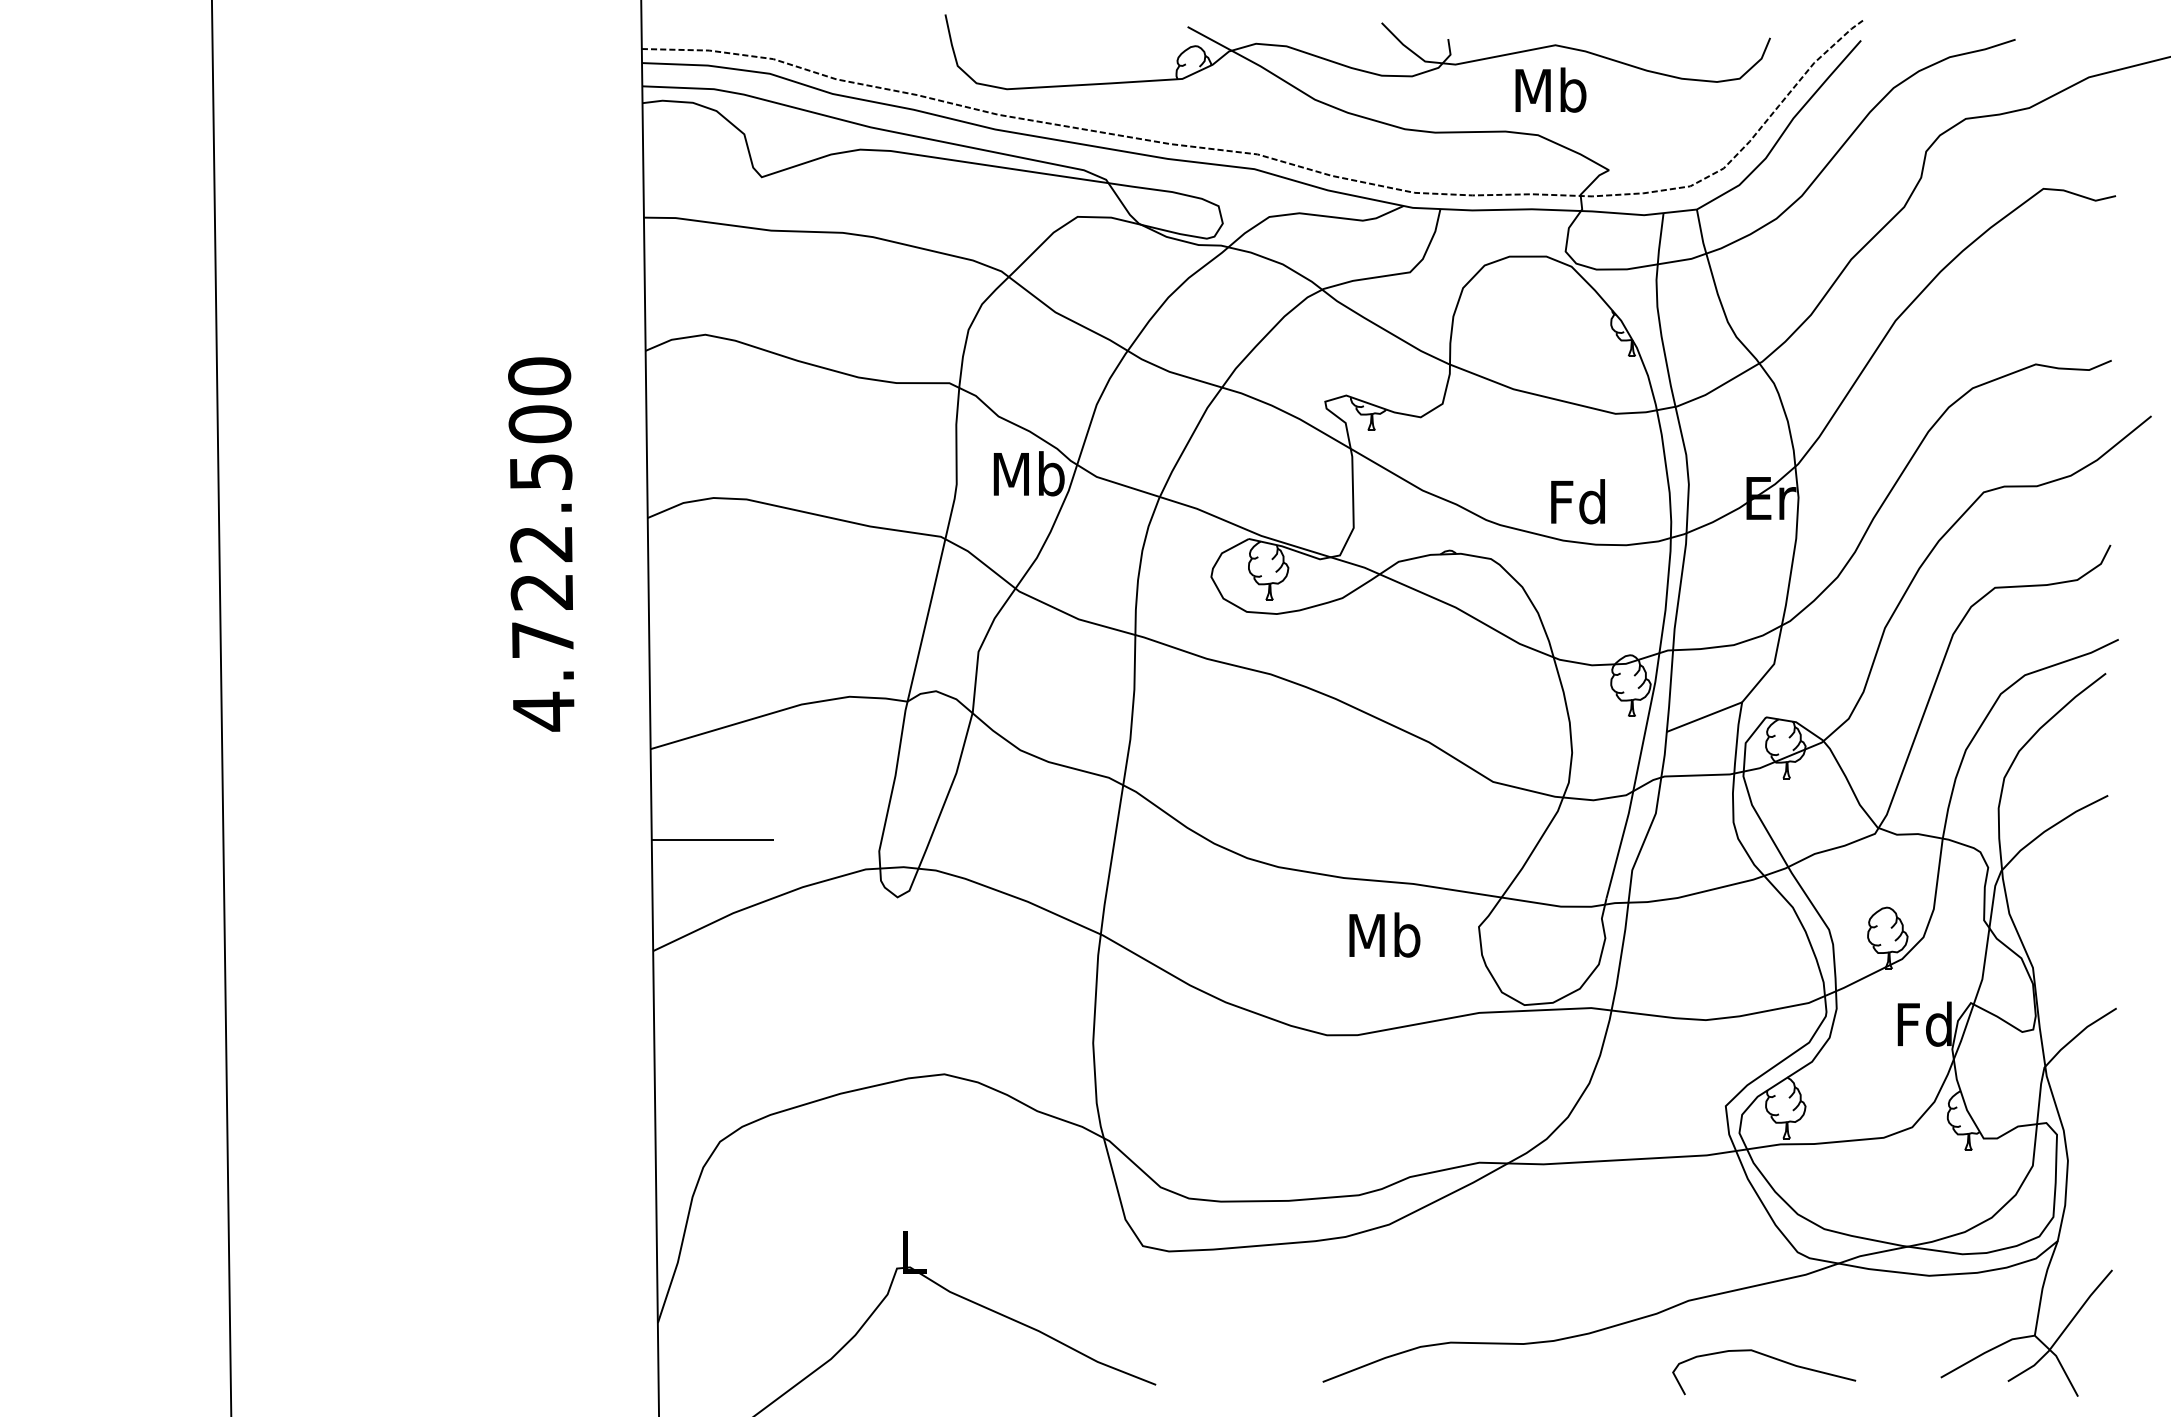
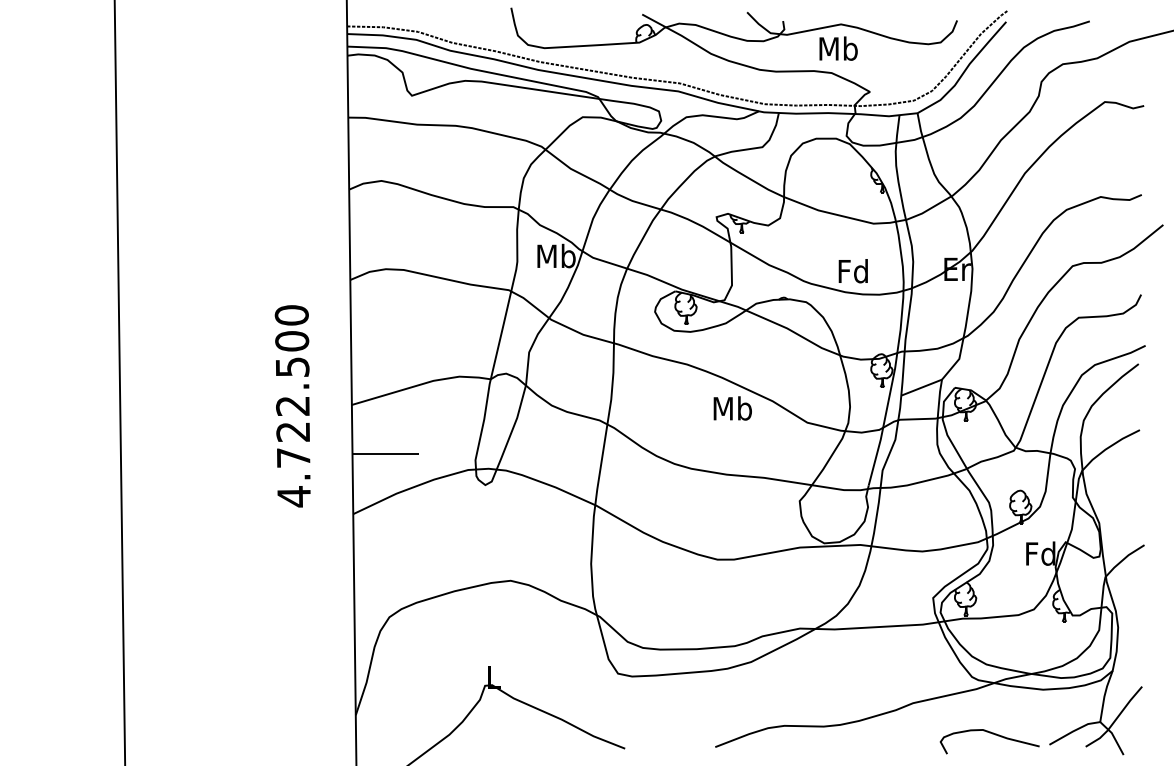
text: (540, 544) -> (292, 406), moved
text: (1384, 935) -> (732, 408), moved
curve: (1768, 1358) -> (992, 734), moved

